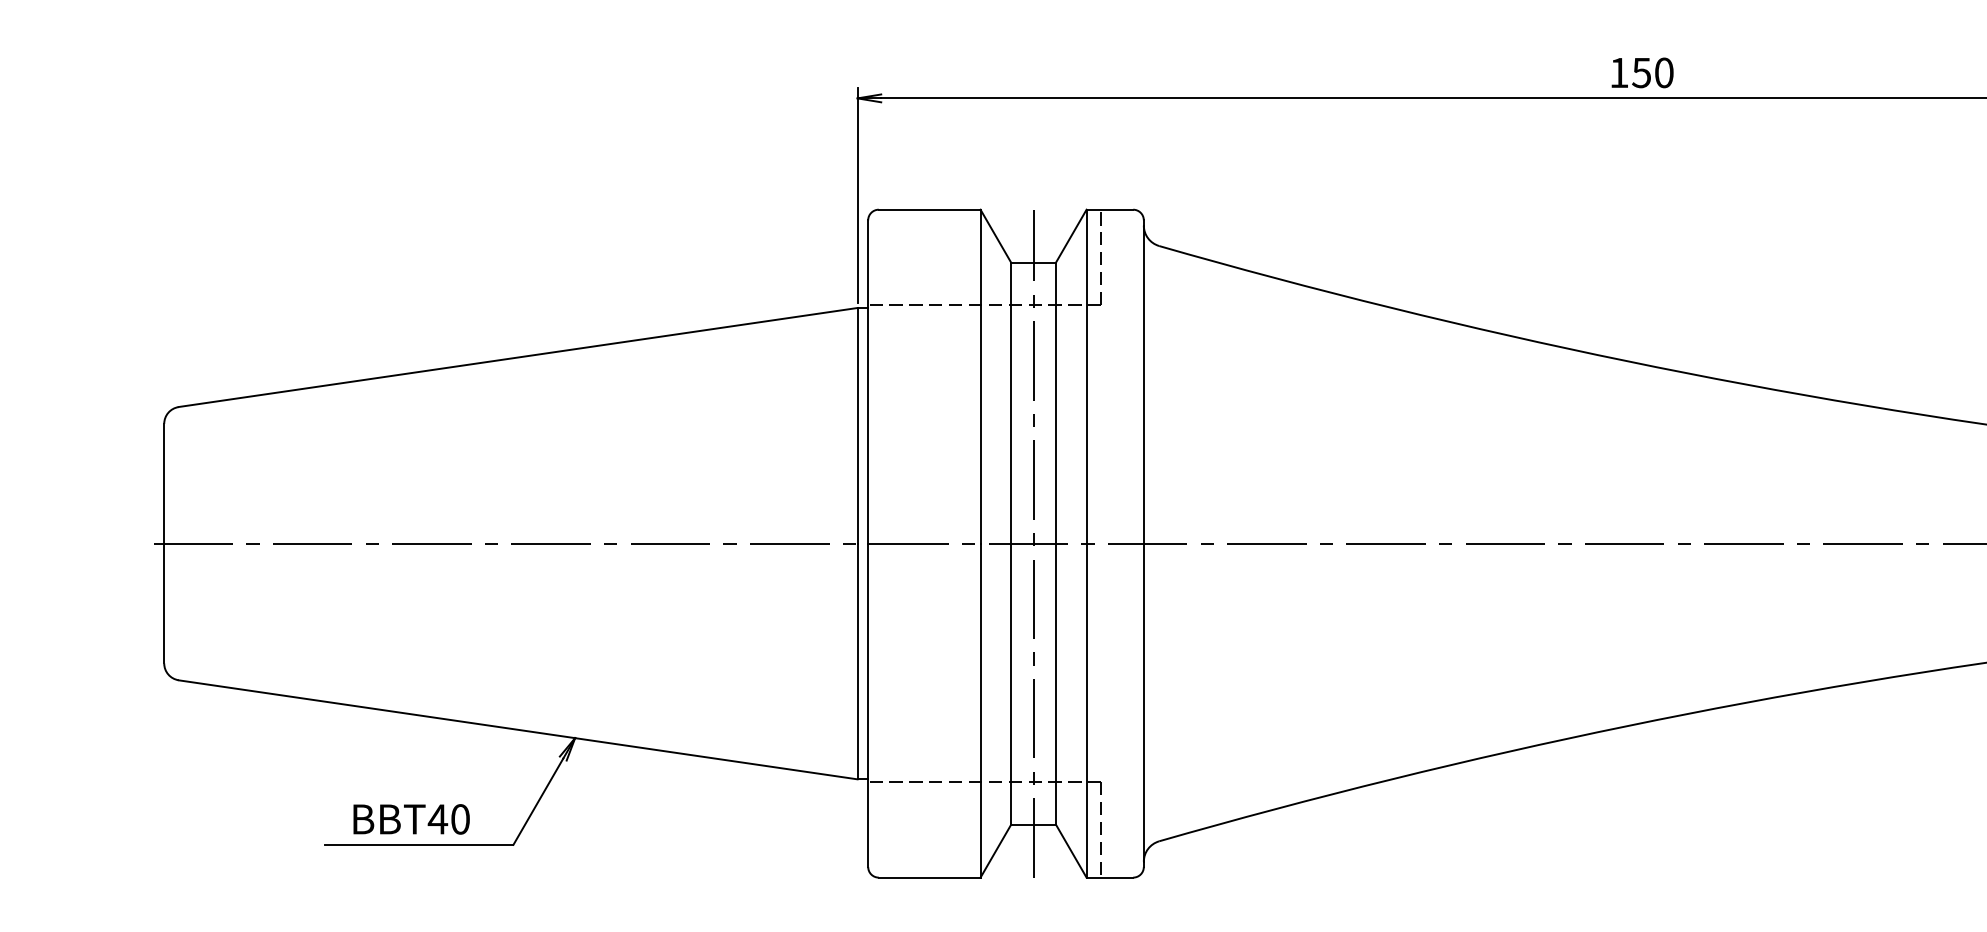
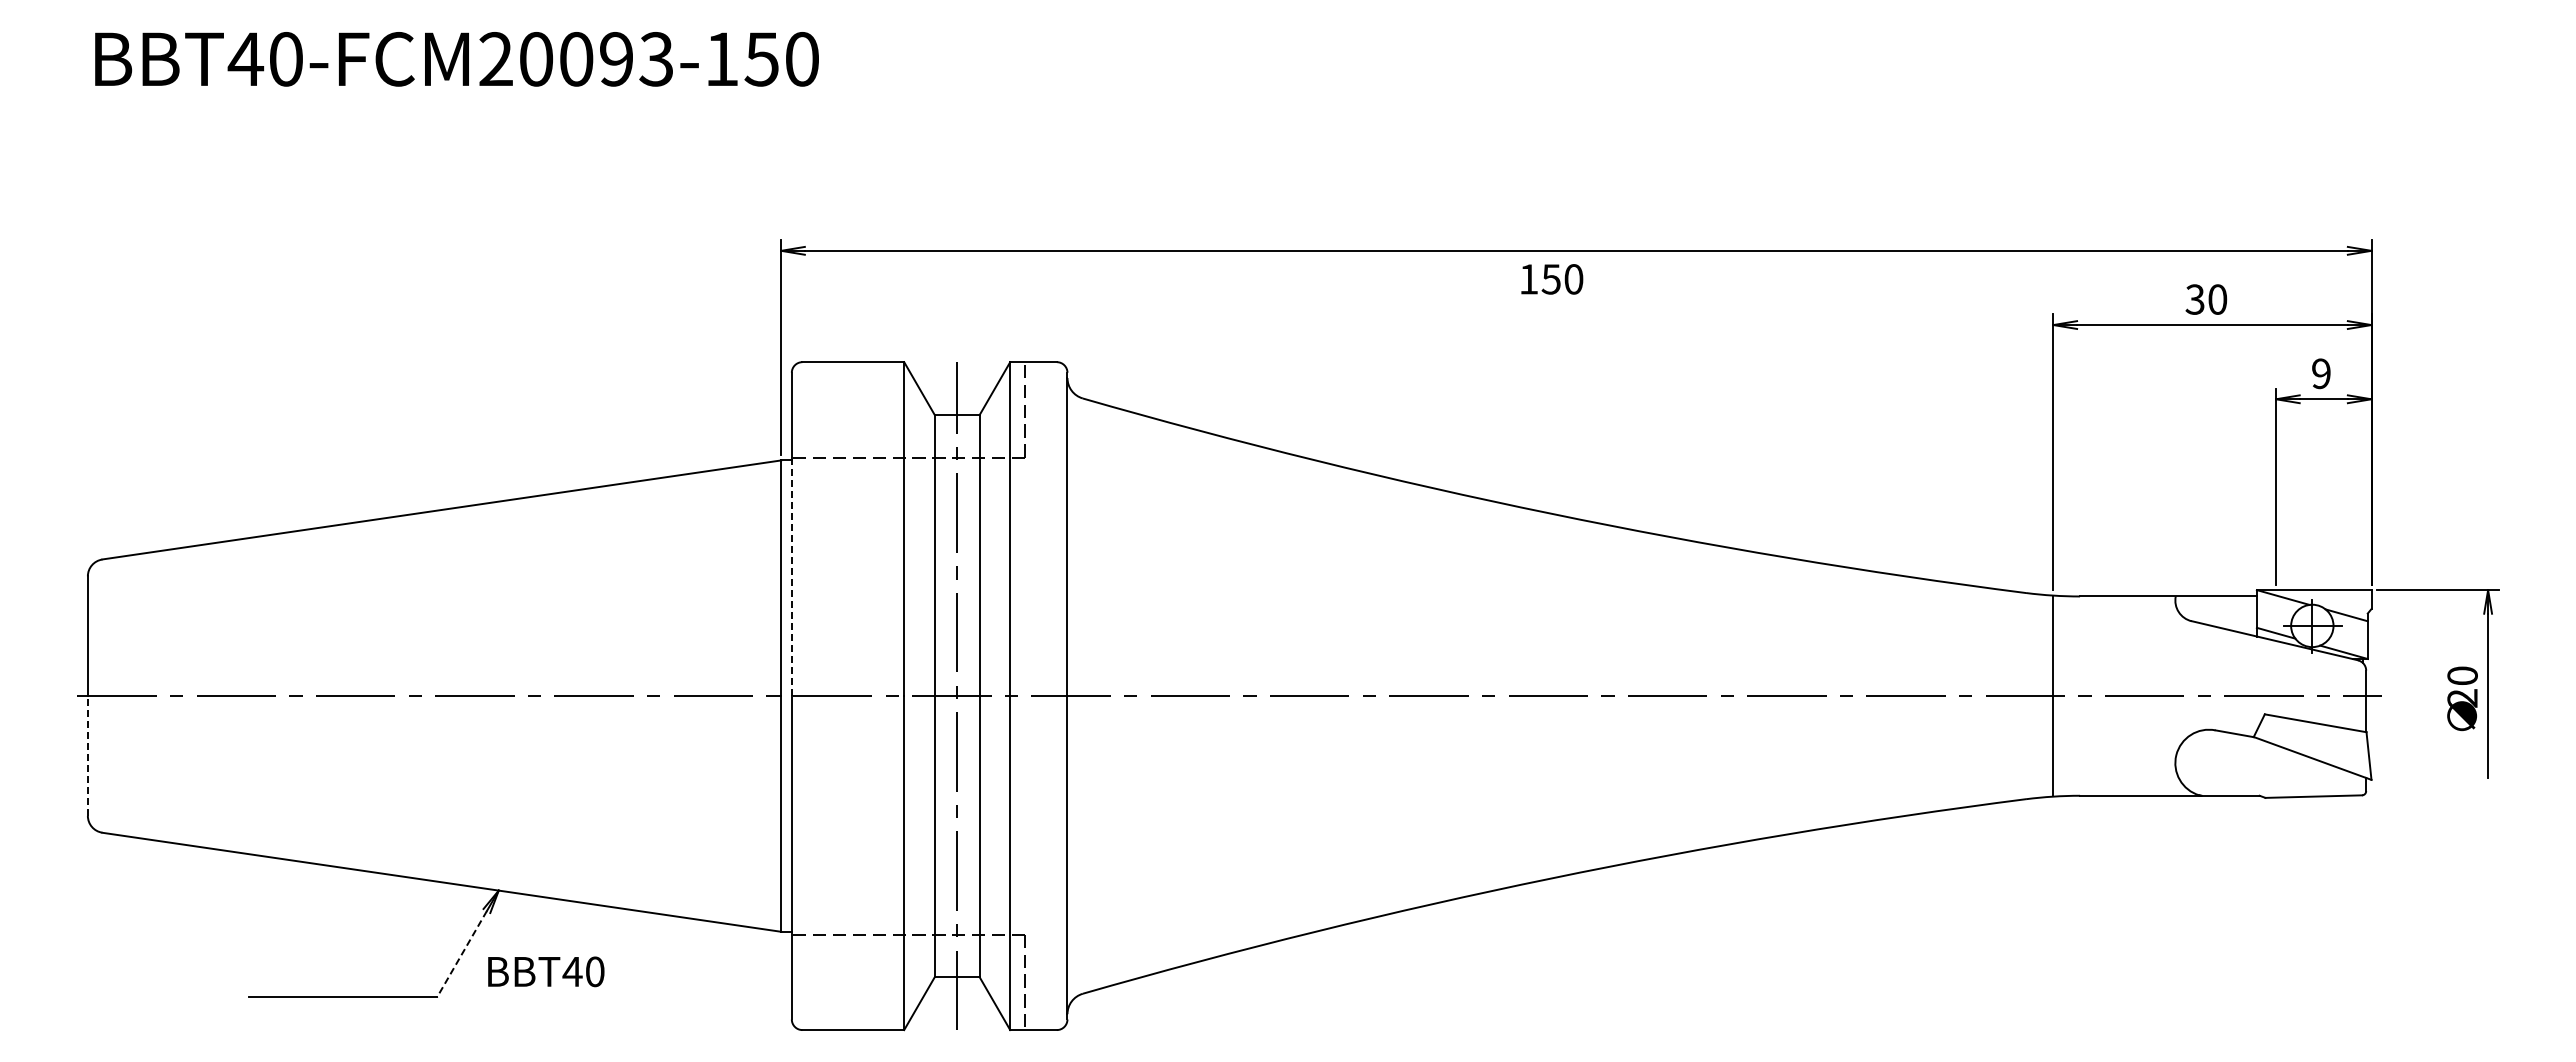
text: (1642, 73) -> (1552, 279), moved
line: (867, 426) -> (791, 578), solid -> dashed
line: (163, 604) -> (87, 756), solid -> dashed
line: (538, 802) -> (462, 954), solid -> dashed
text: (411, 819) -> (546, 971), moved

